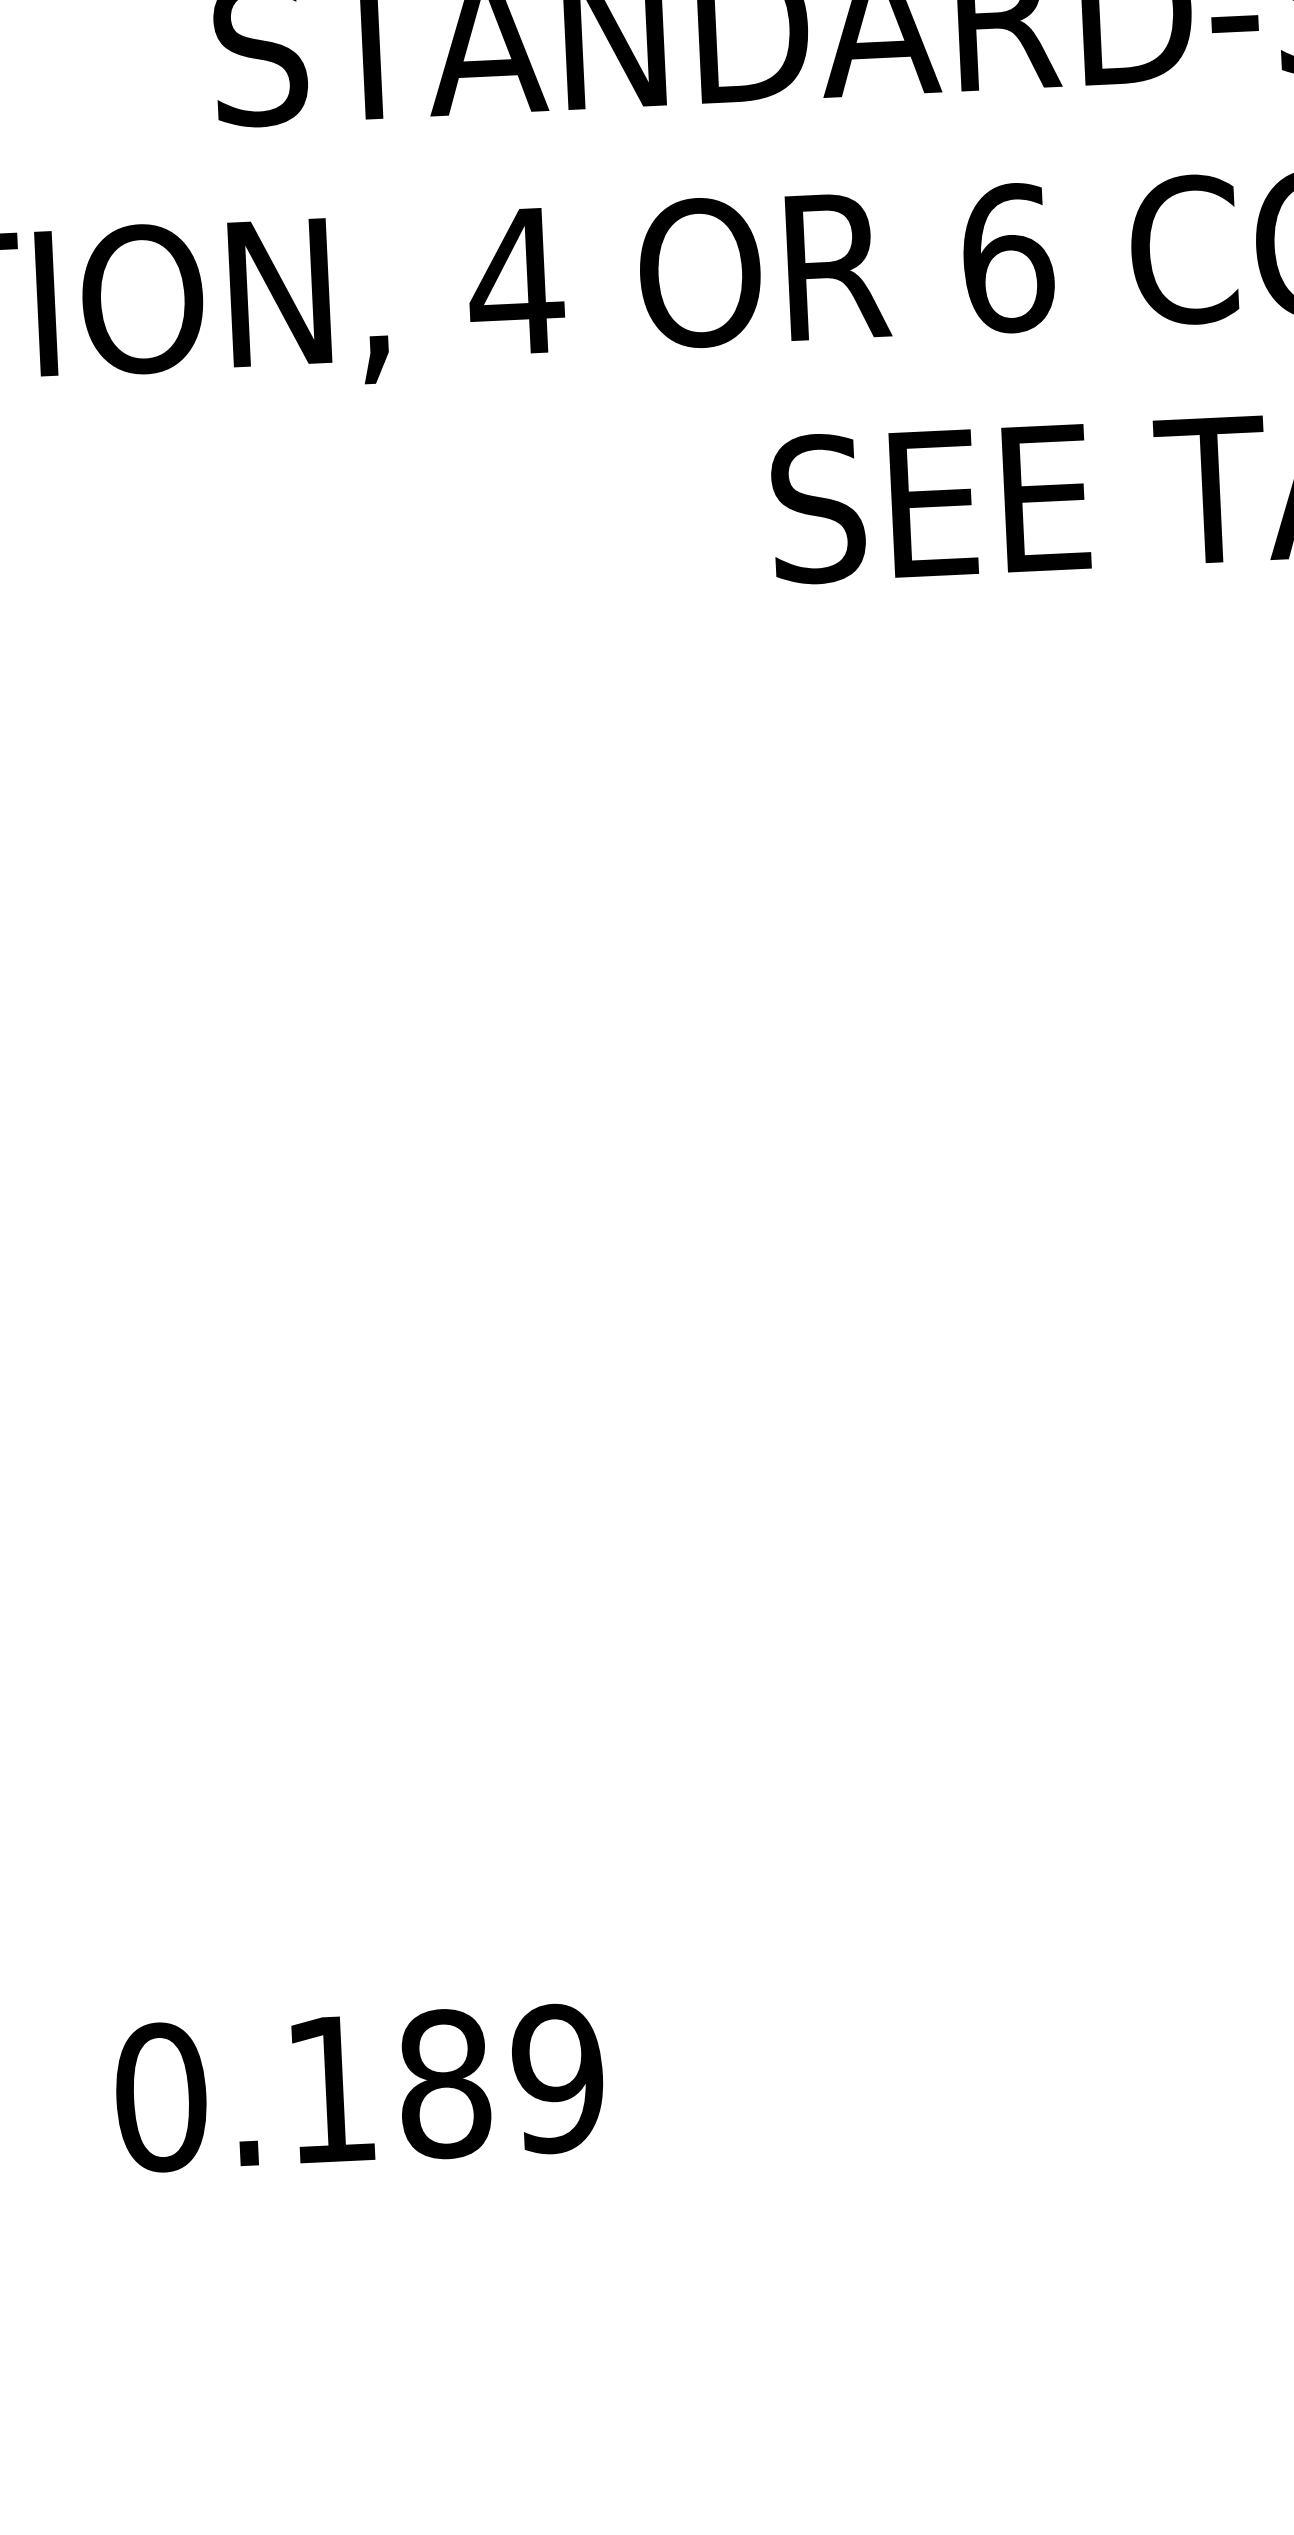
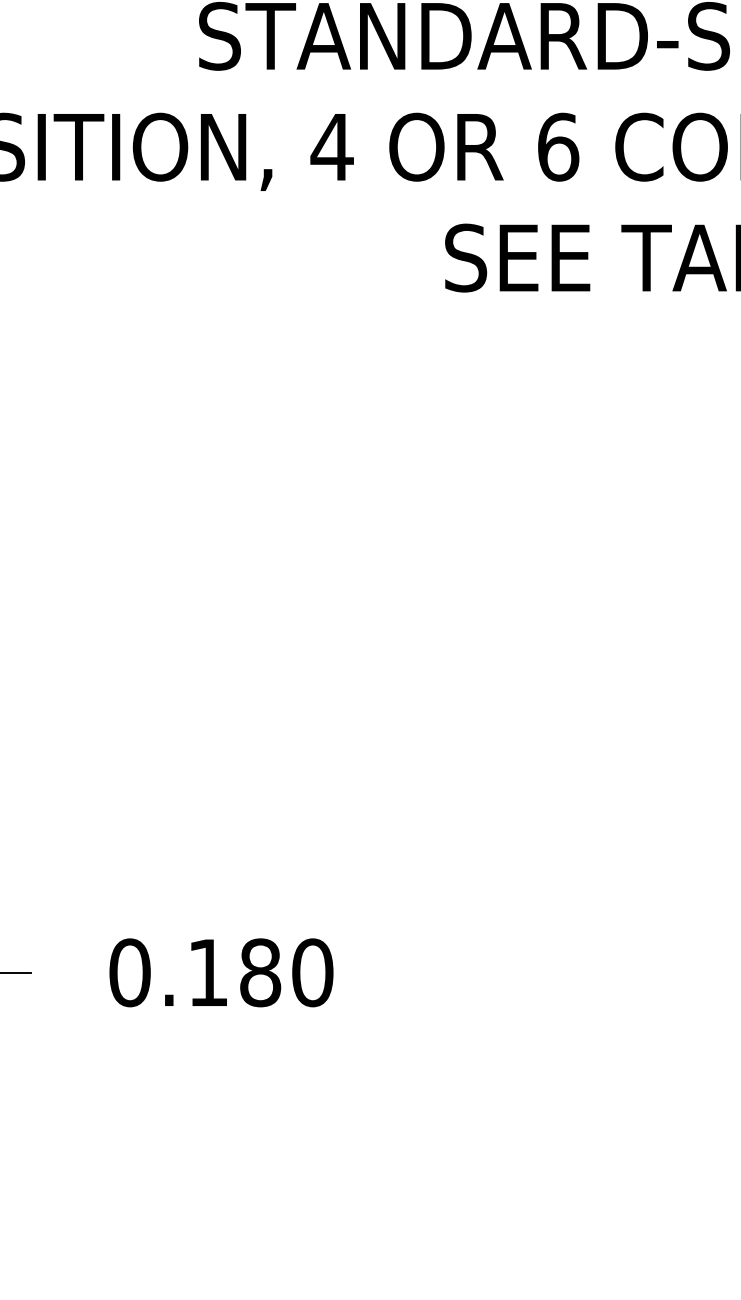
text: (557, 2078) -> (312, 972), 0.189 -> 0.180

